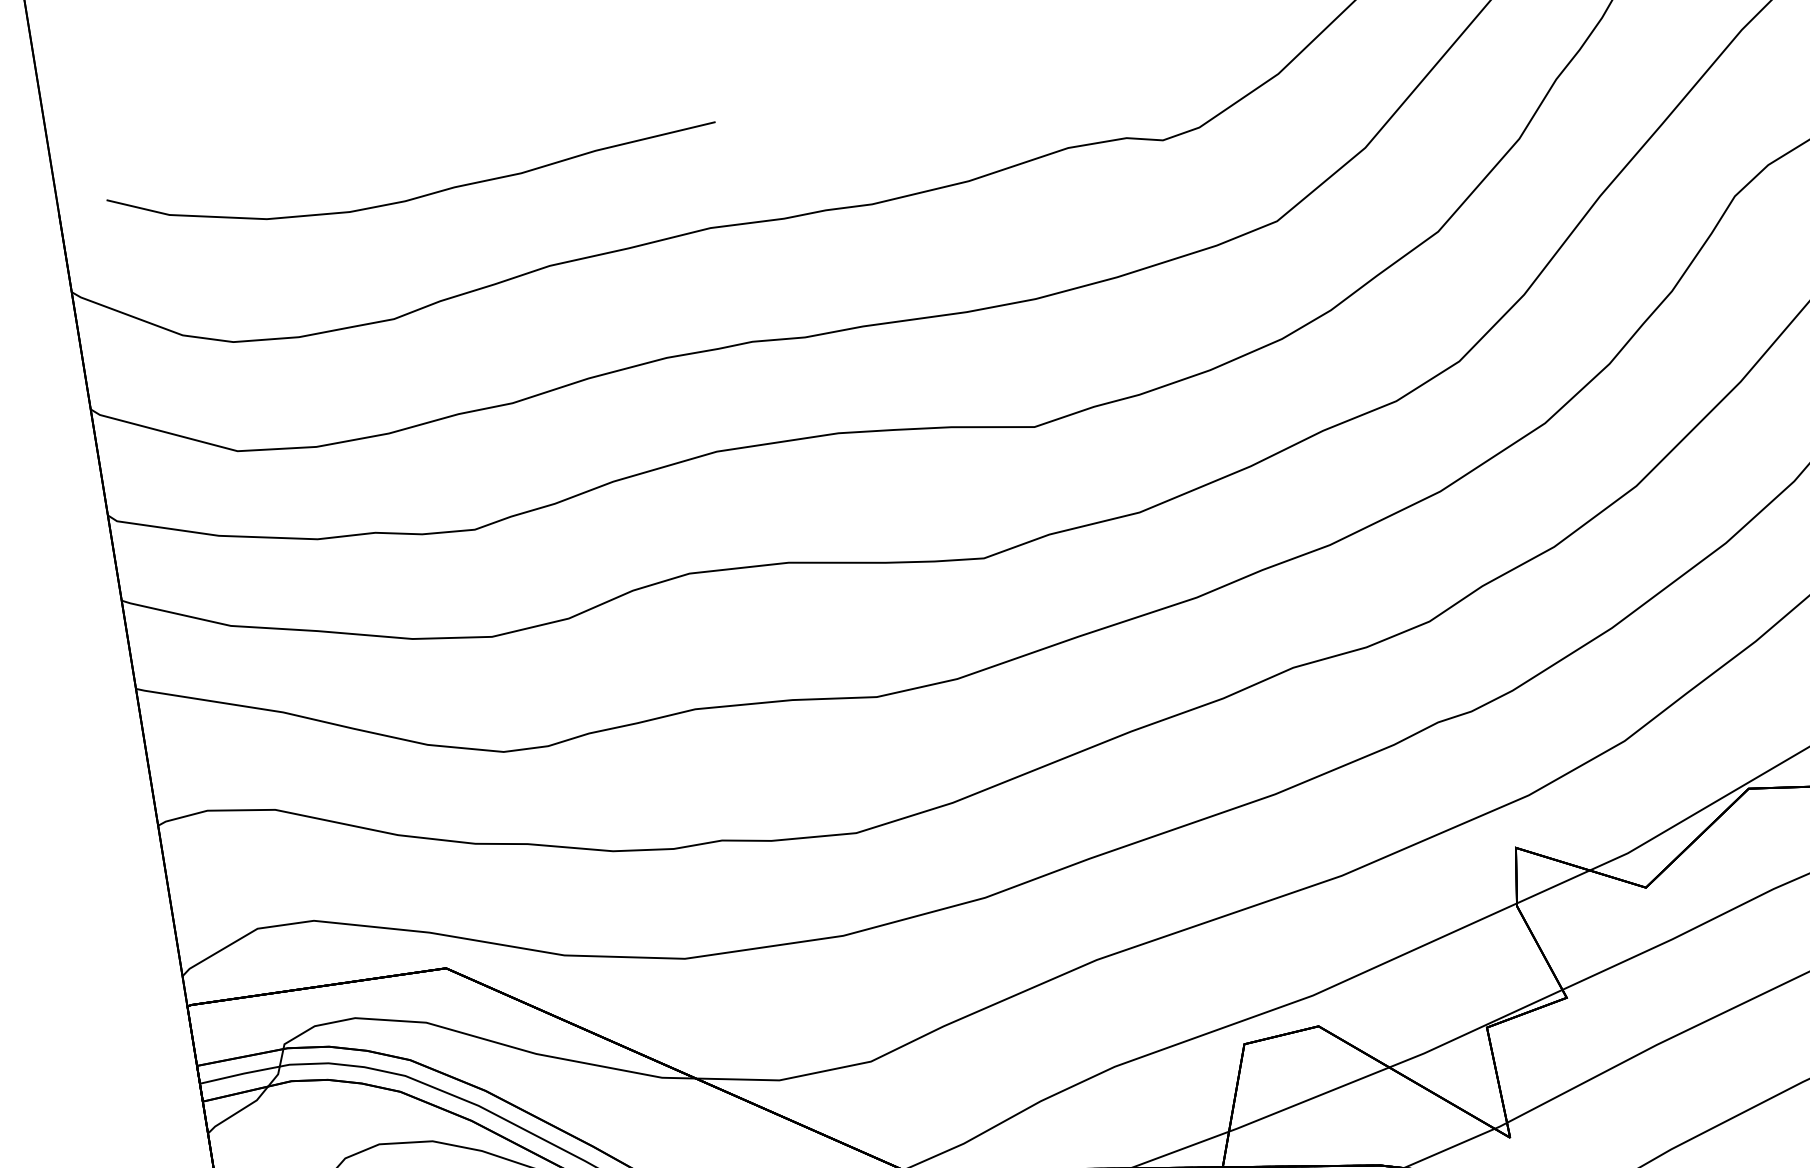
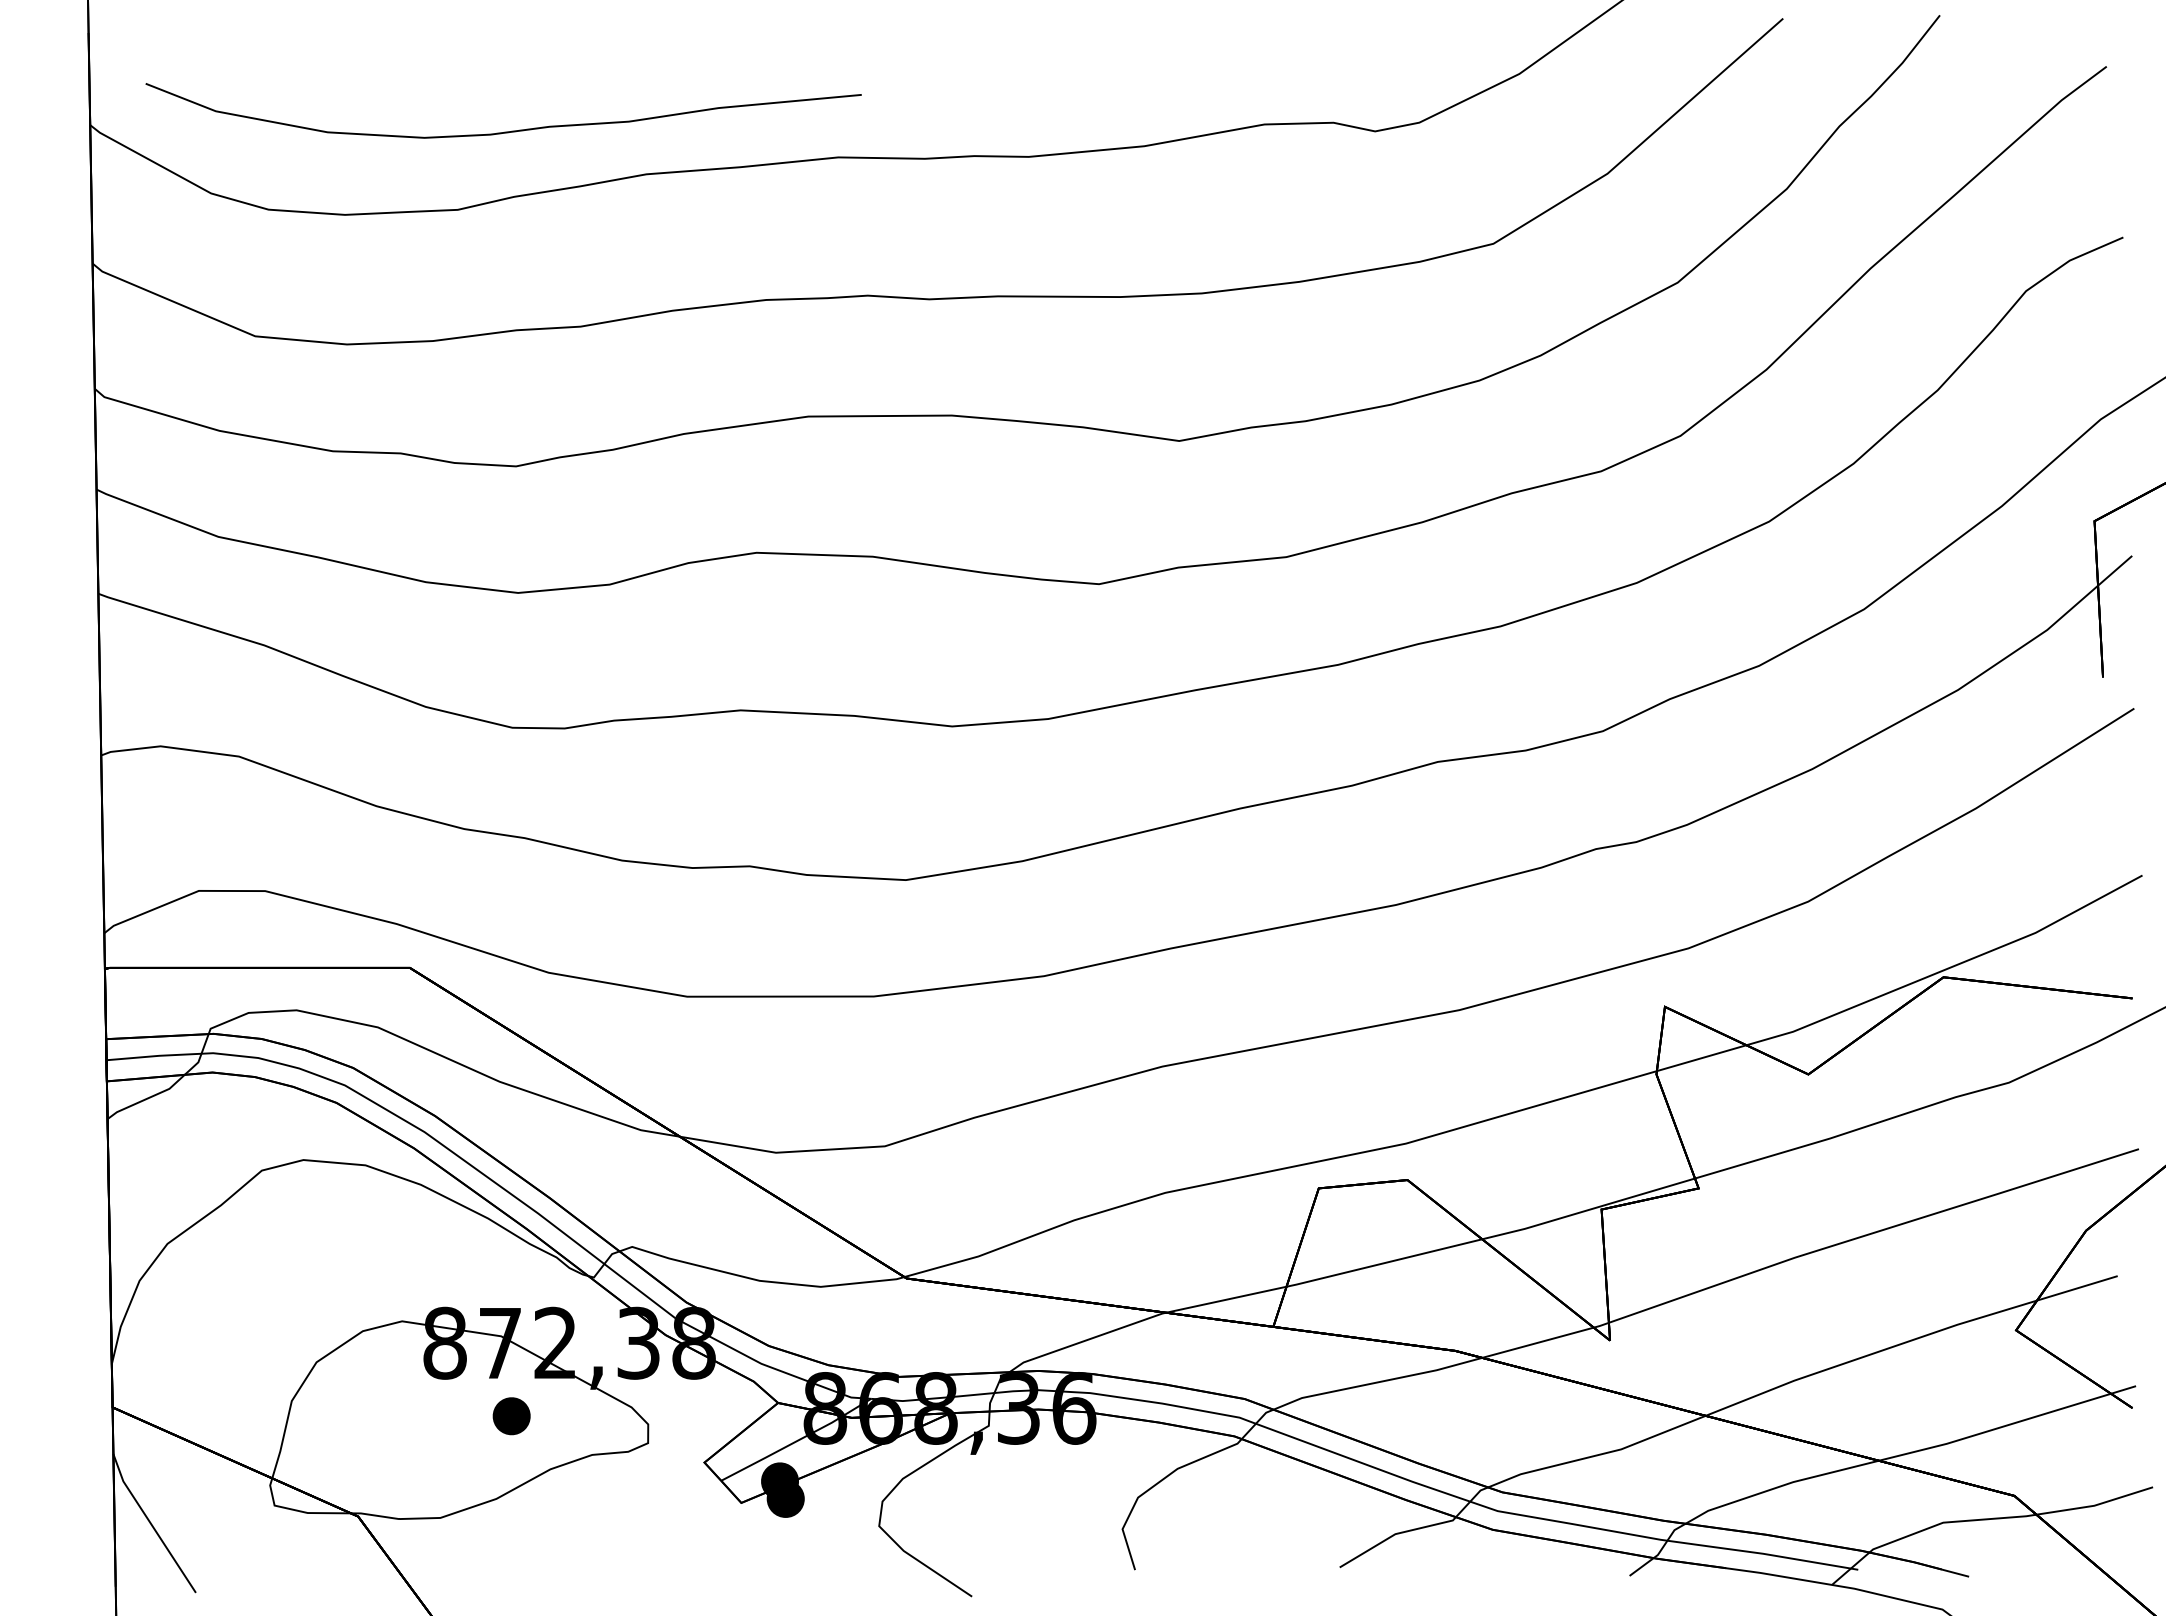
part: (416, 196) -> (504, 131), moved

